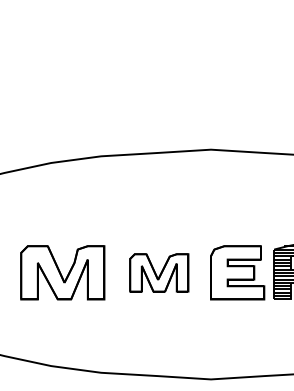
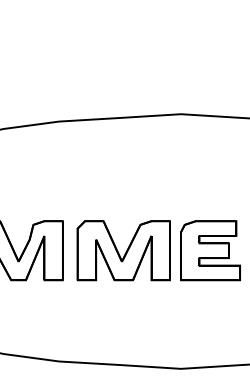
part: (158, 272) -> (122, 250), size x1.43

